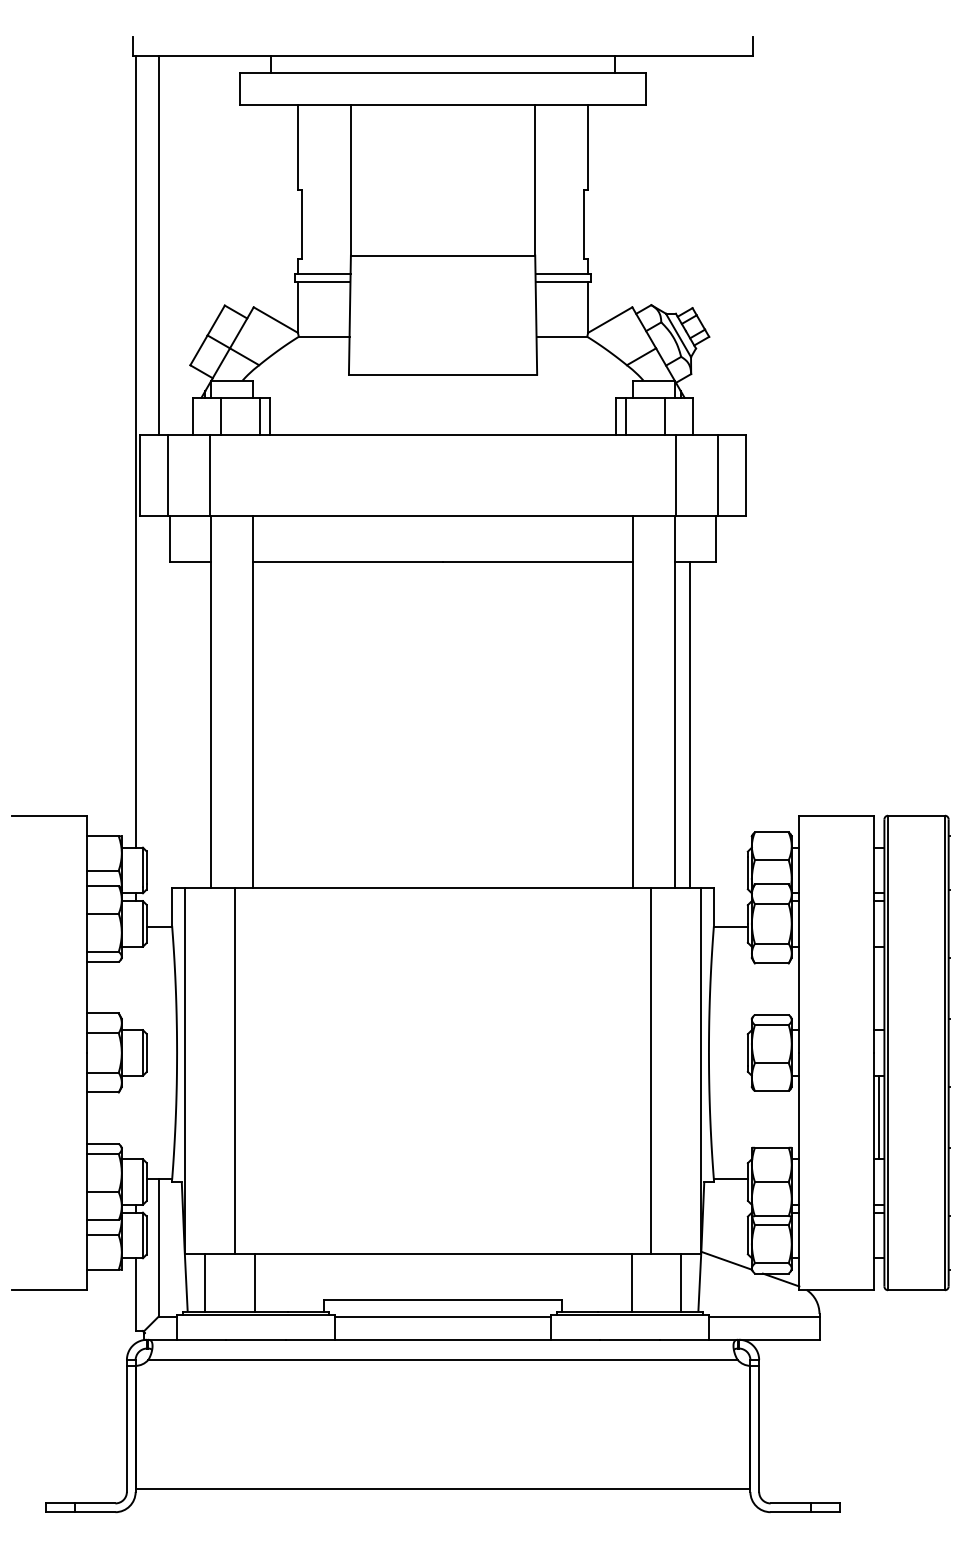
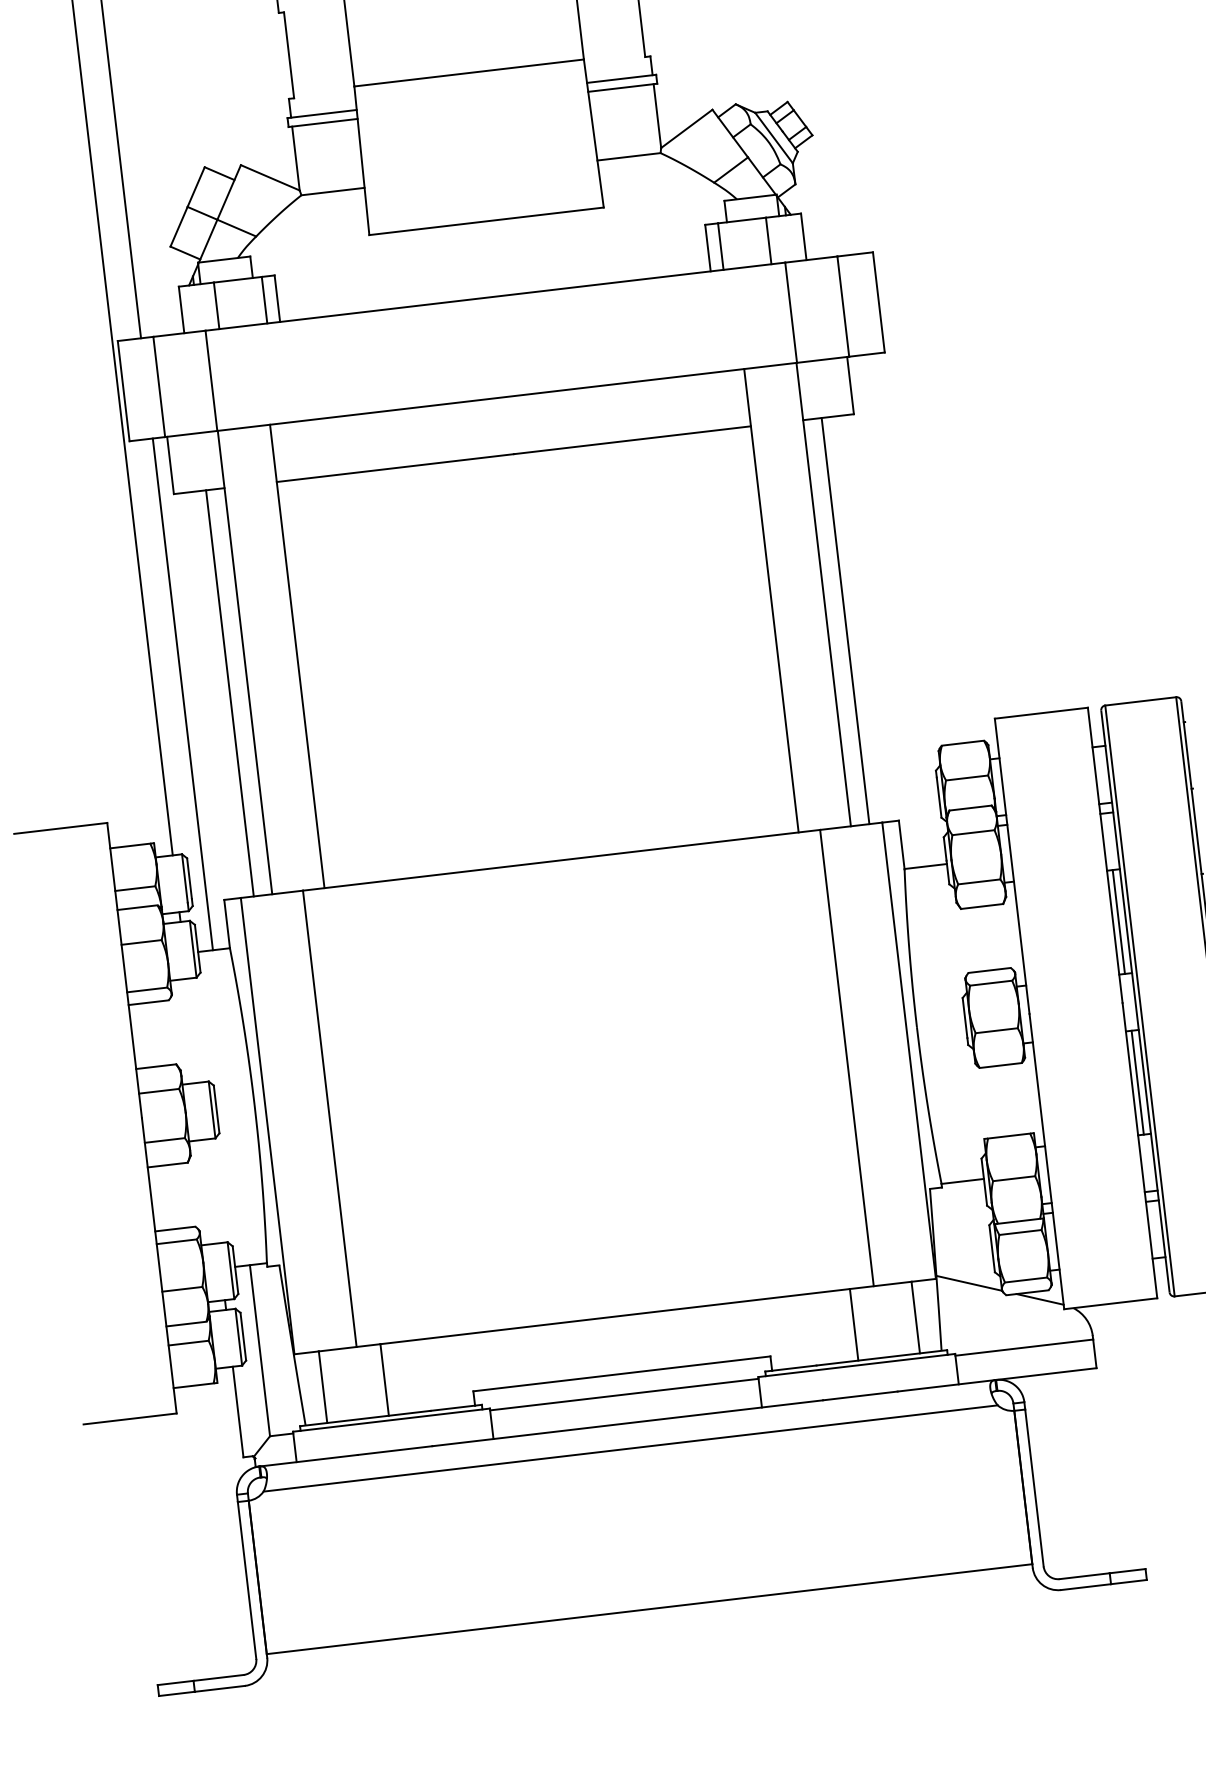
line: (158, 720) -> (182, 693), added
line: (195, 724) -> (229, 693), added
line: (878, 988) -> (1118, 922), added

